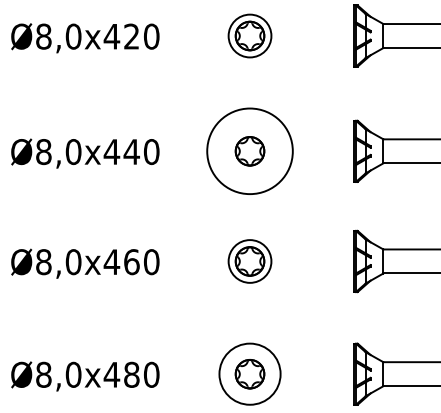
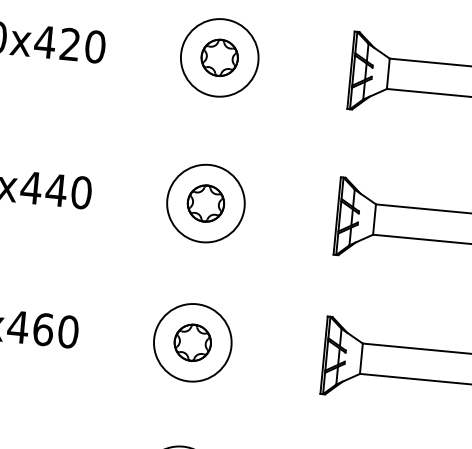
circle: (249, 35) -> (219, 57), size x1.43
circle: (249, 150) -> (205, 202), size x0.71
circle: (249, 261) -> (192, 342), size x1.43

